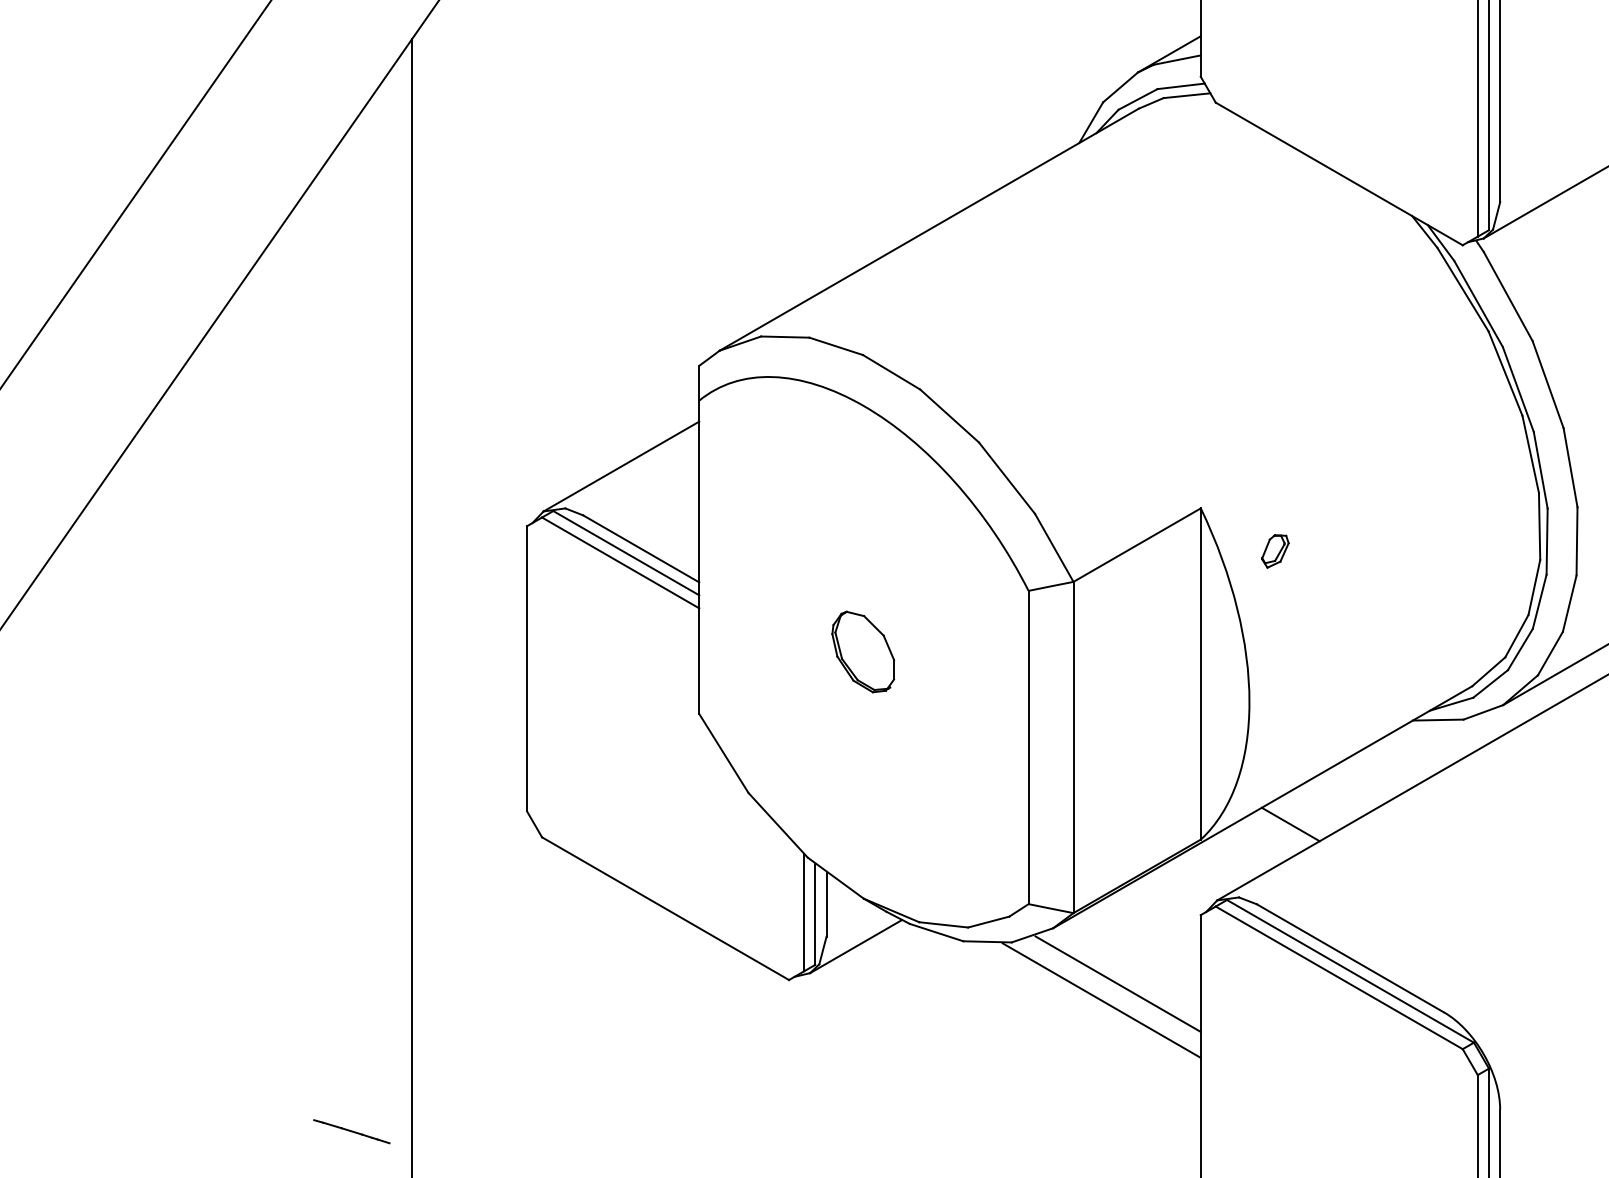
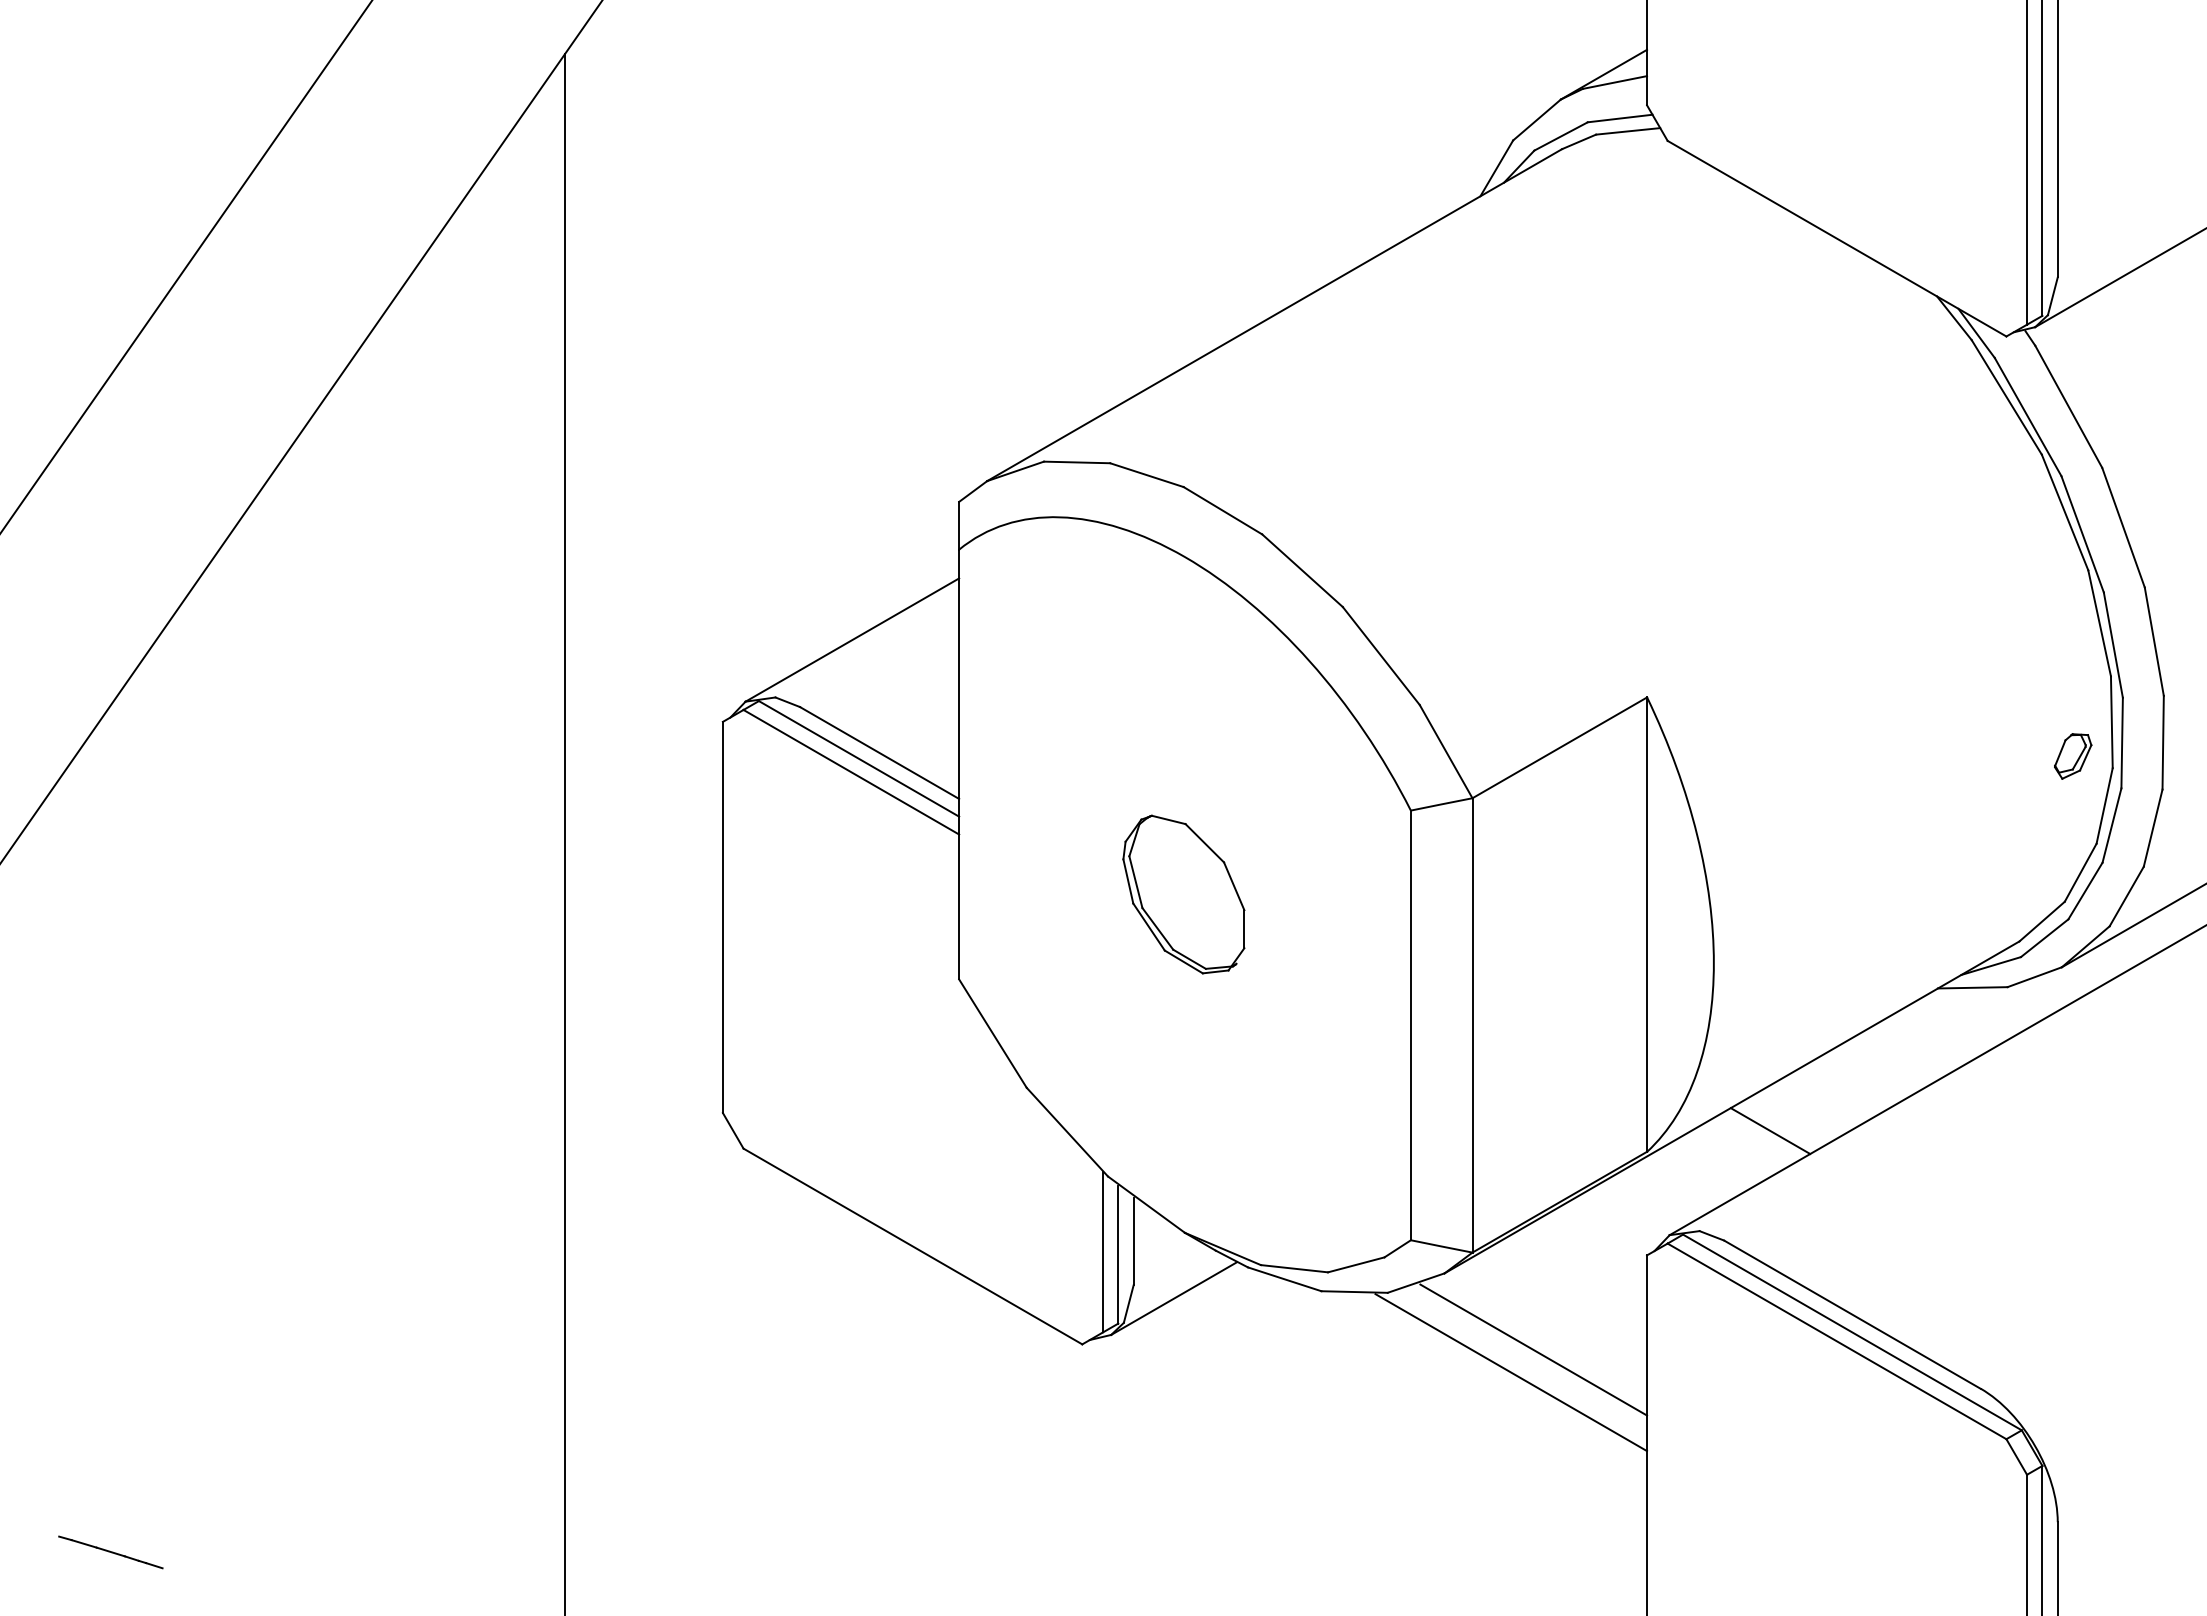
part: (1275, 551) -> (2073, 756), moved
part: (863, 651) -> (1184, 893), size x1.43
line: (351, 1131) -> (110, 1552), moved

